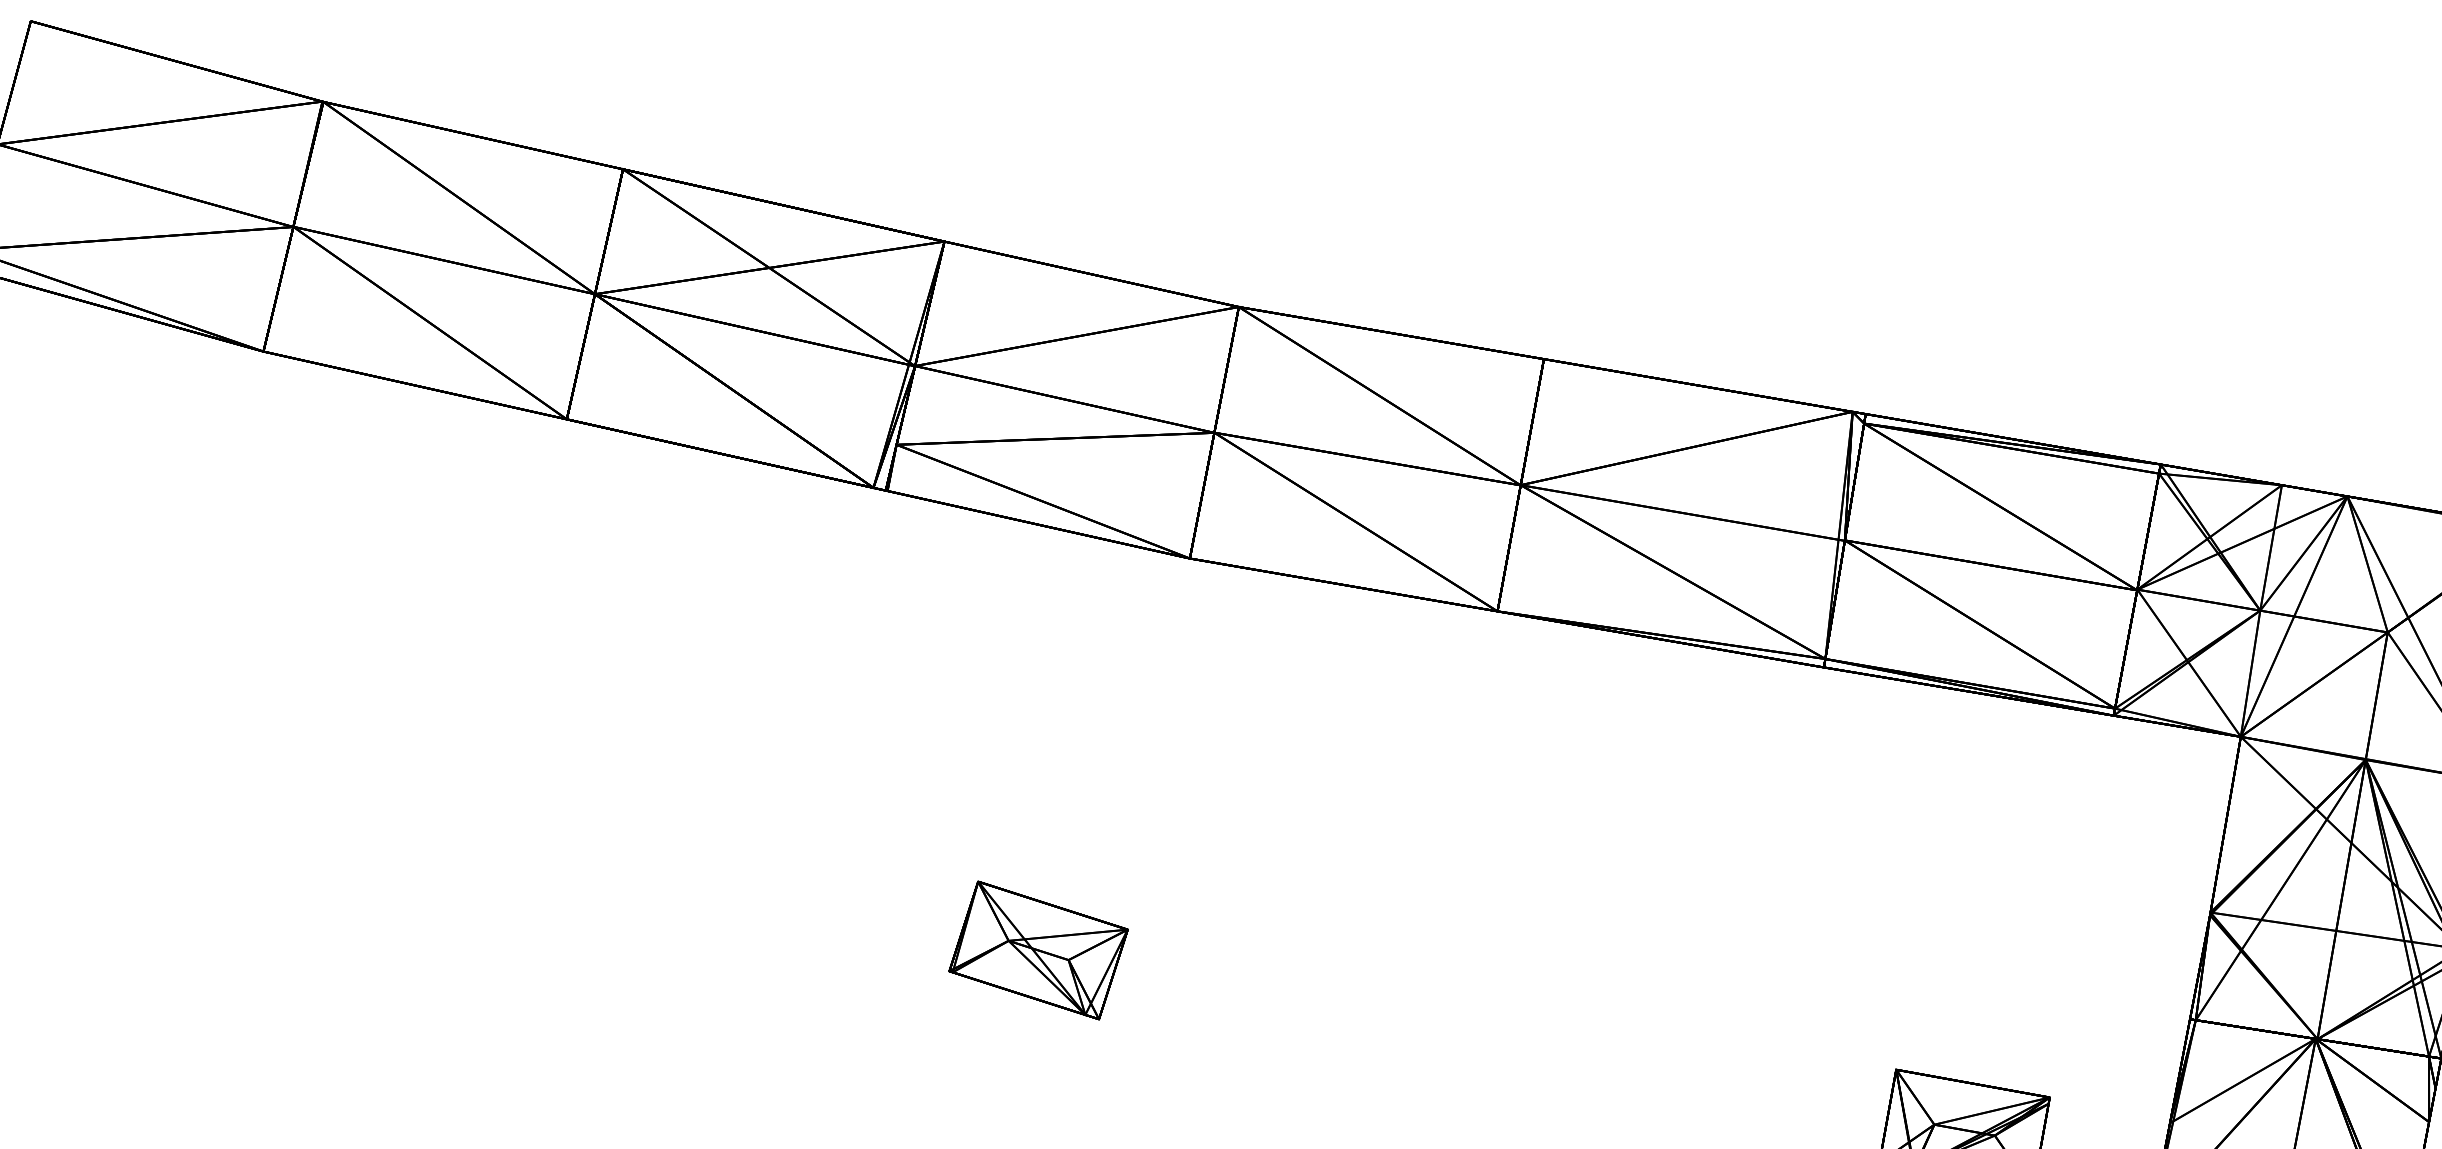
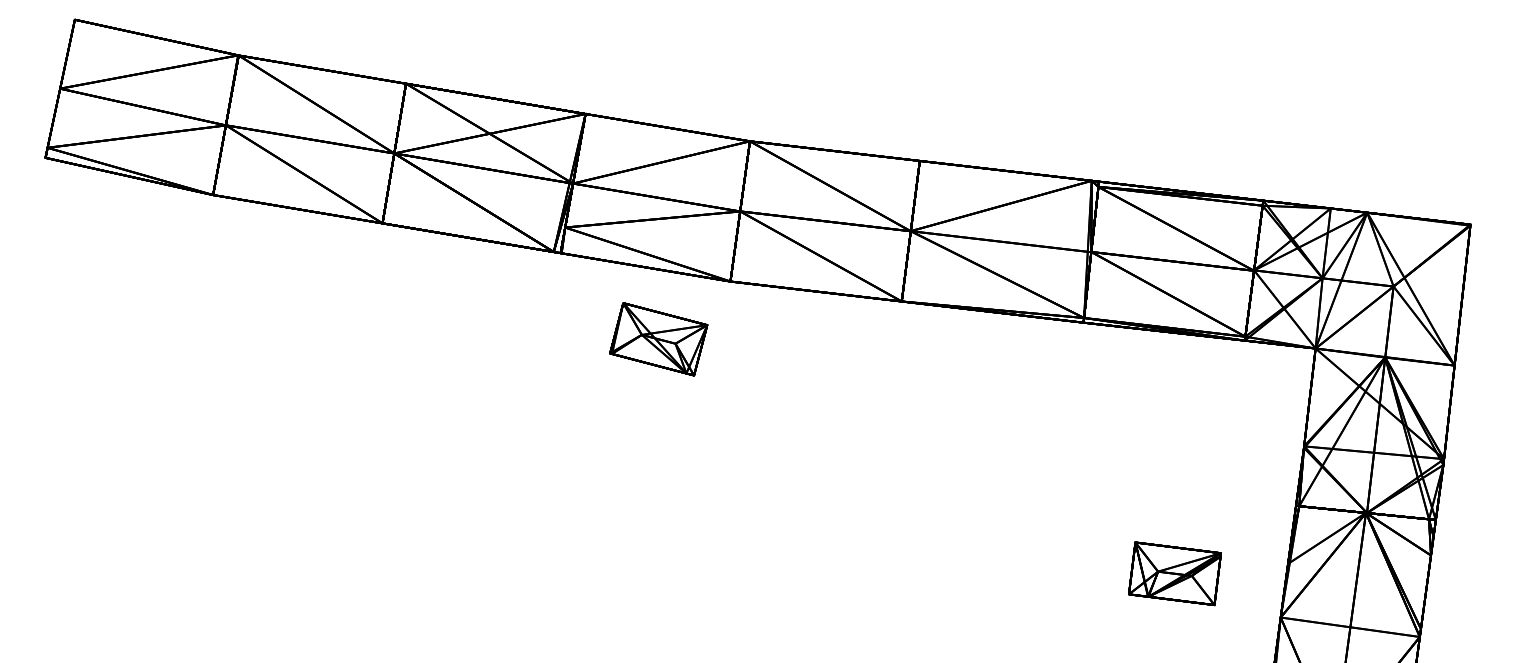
part: (1038, 950) -> (658, 339), moved

